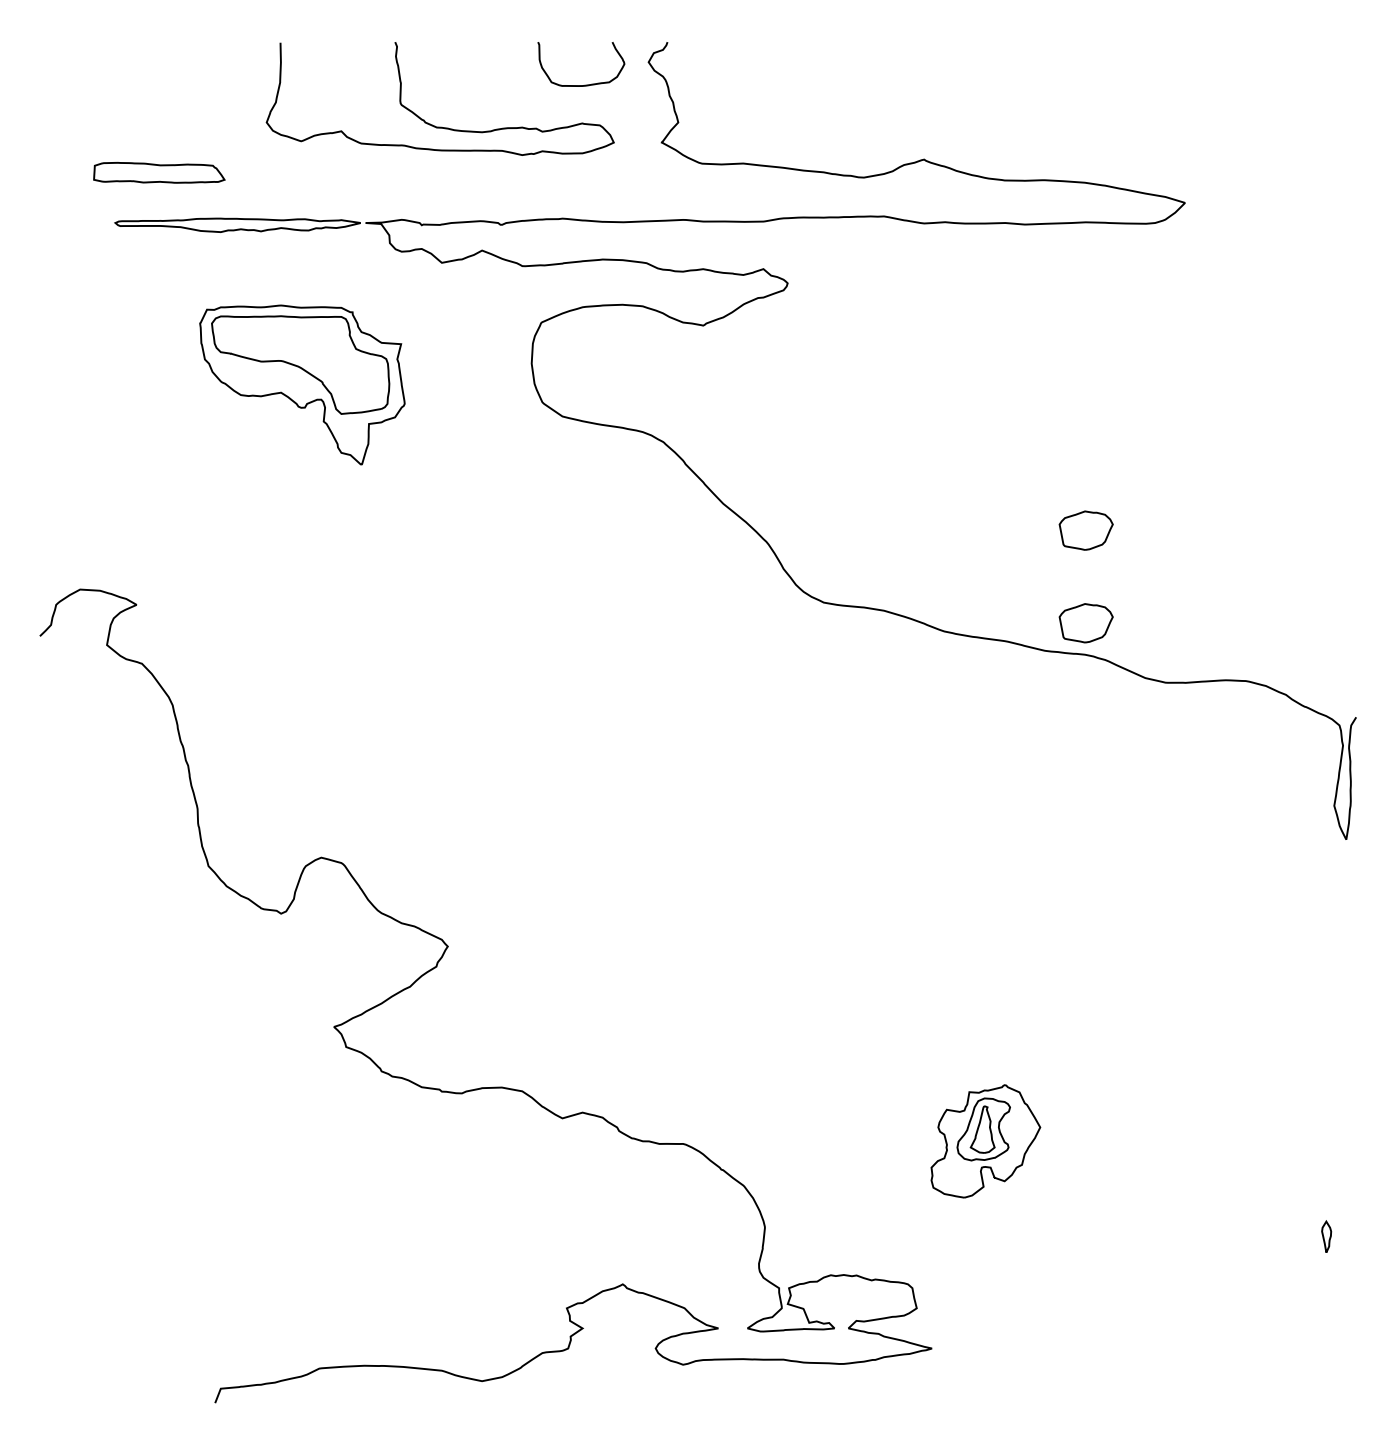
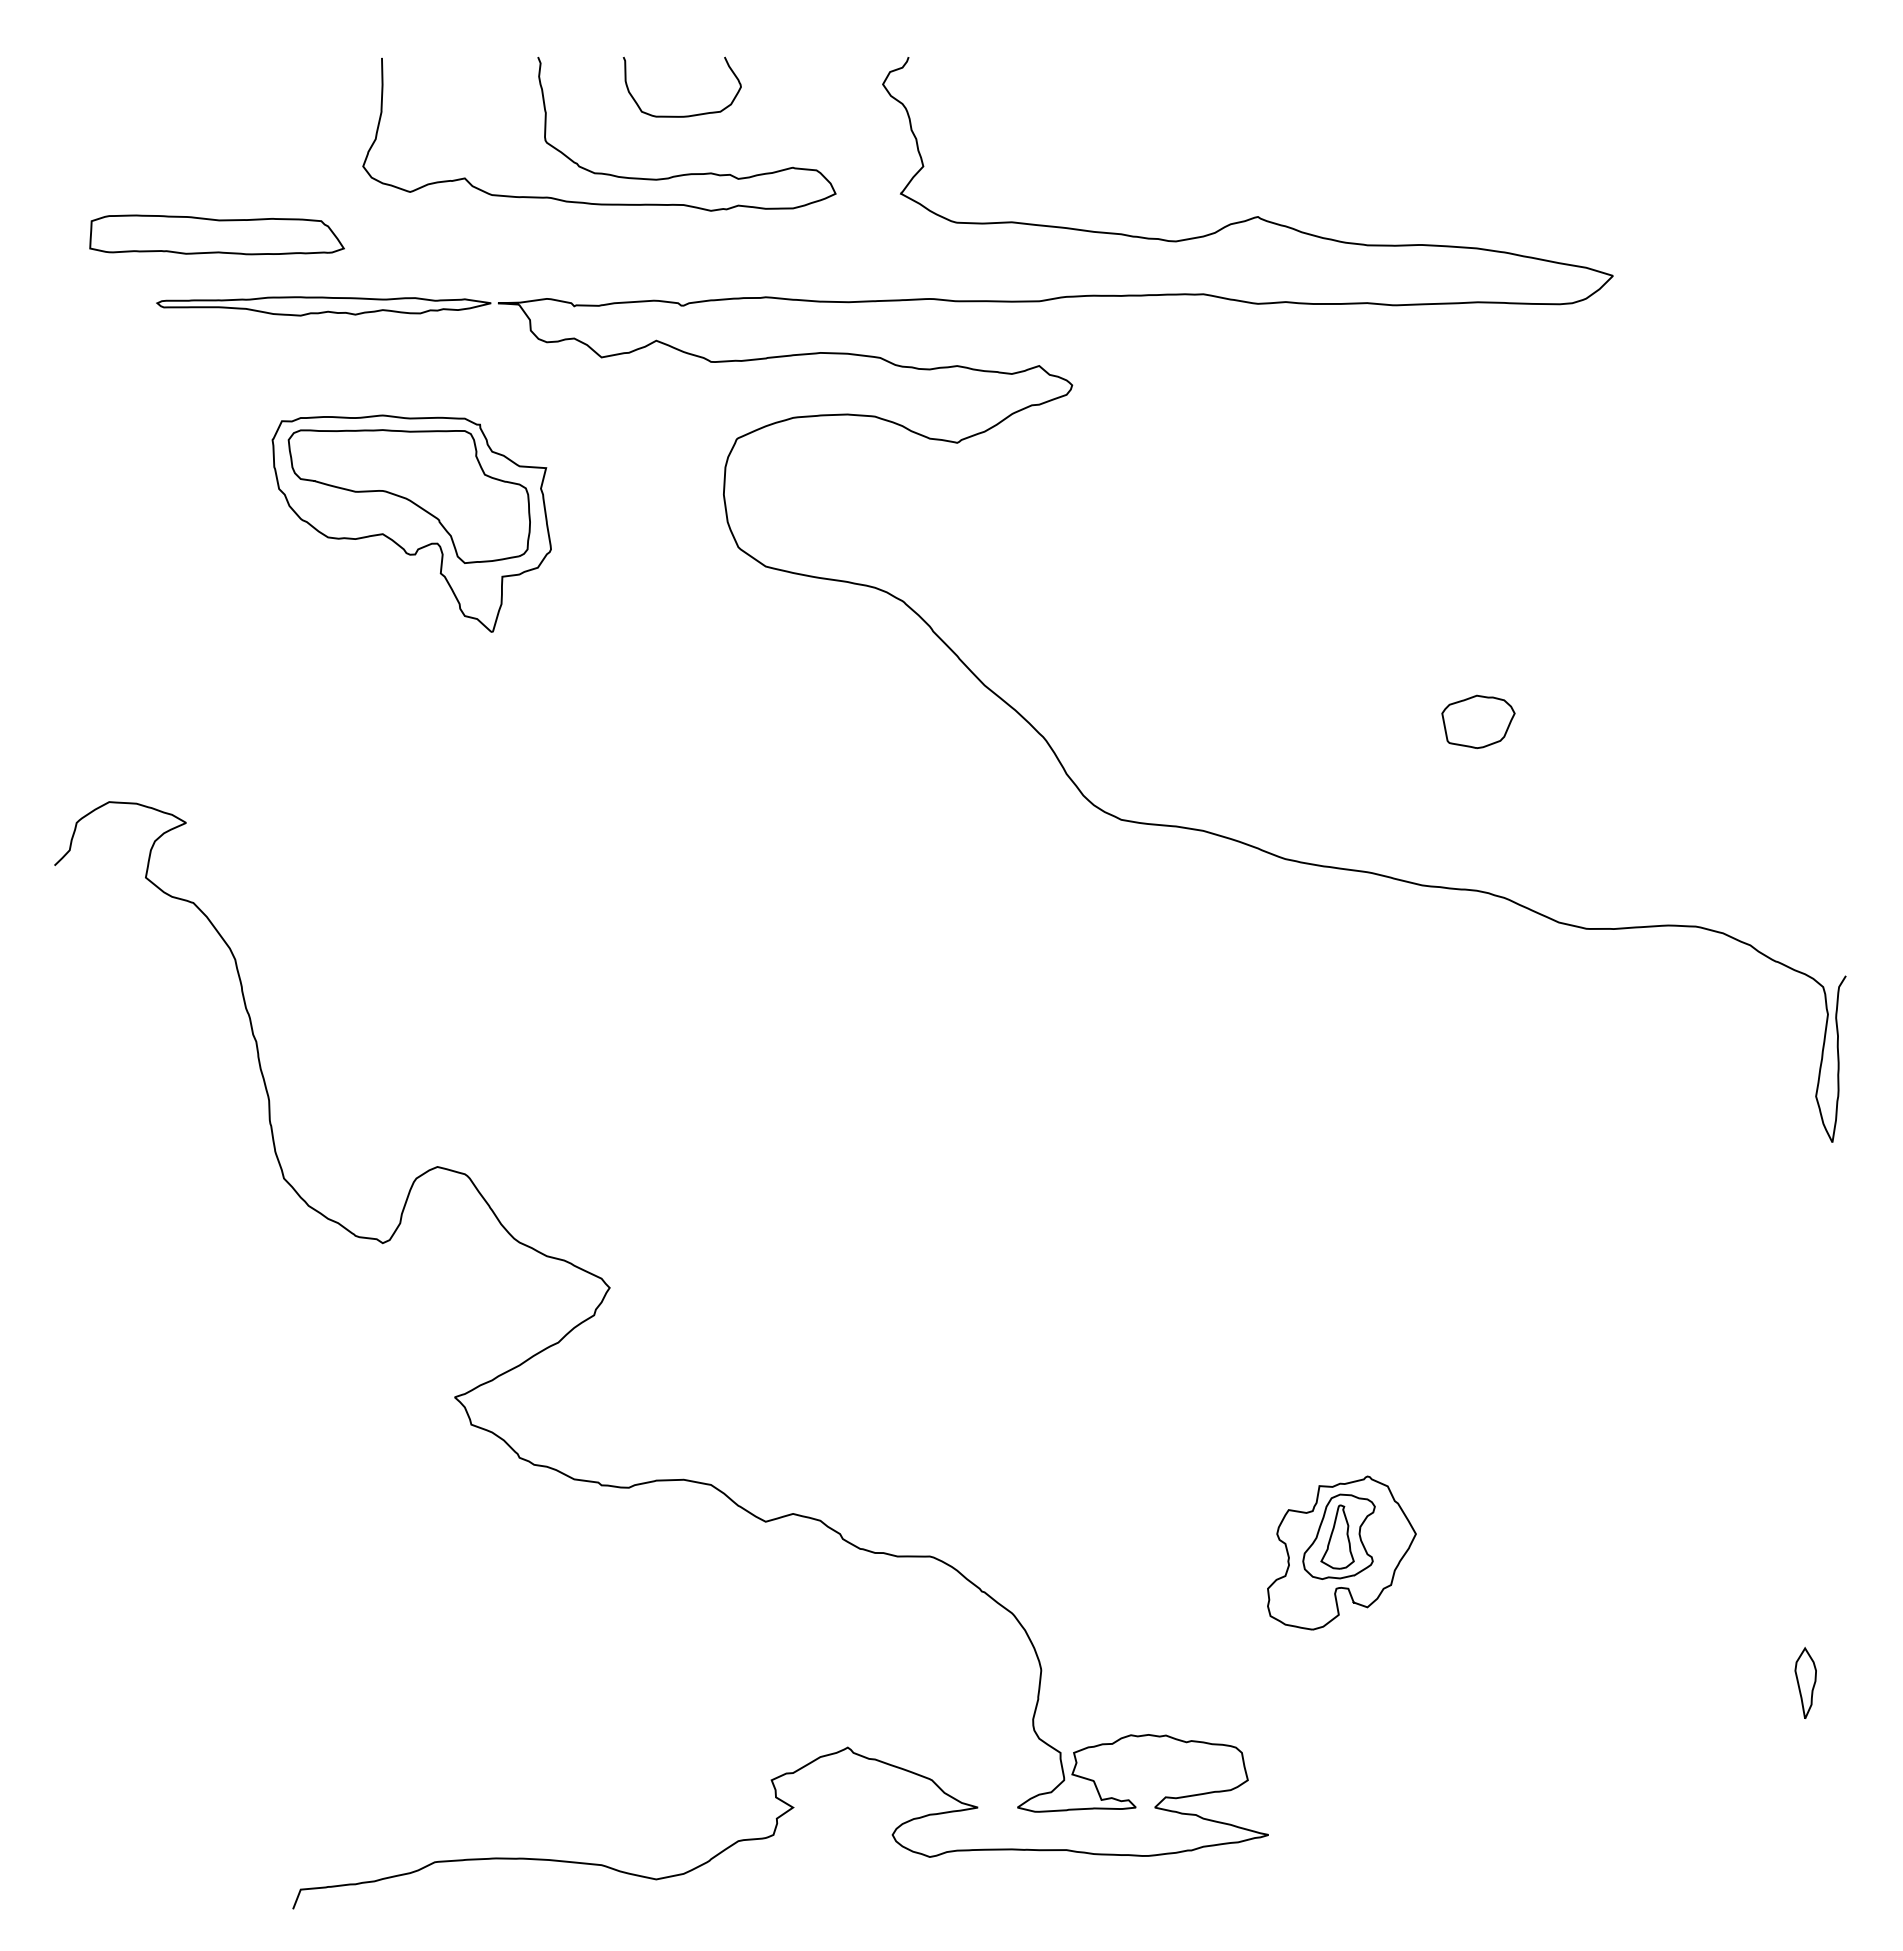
curve: (580, 85) -> (681, 115), moved
part: (158, 172) -> (216, 234), size x1.43
part: (1086, 622) -> (1478, 847), removed
part: (1326, 1236) -> (1805, 1682), size x1.67

